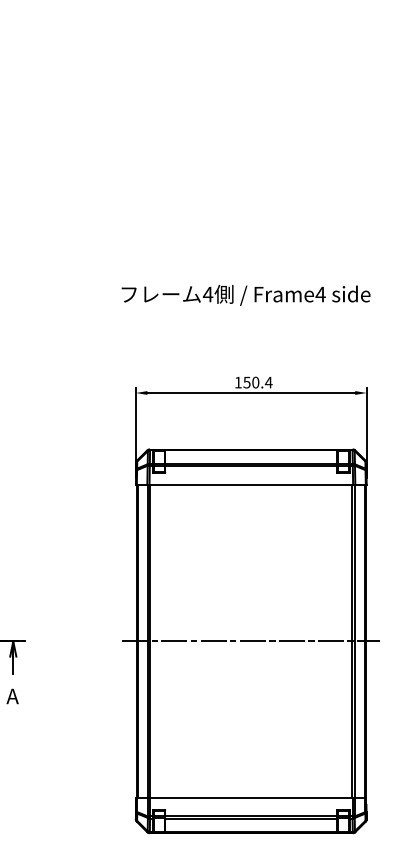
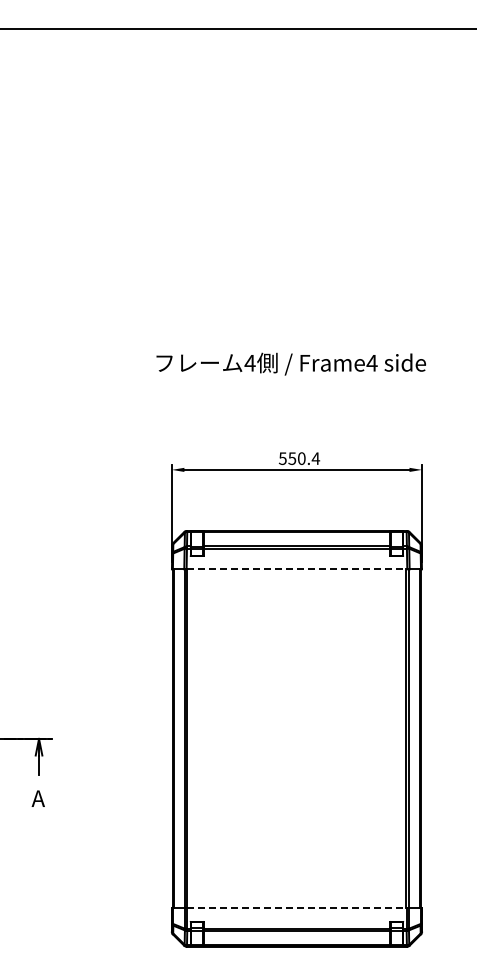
text: (237, 382) -> (282, 458), 150.4 -> 550.4
line: (251, 484) -> (297, 569), solid -> dashed
line: (250, 640) -> (296, 738), removed
line: (250, 797) -> (296, 908), solid -> dashed

